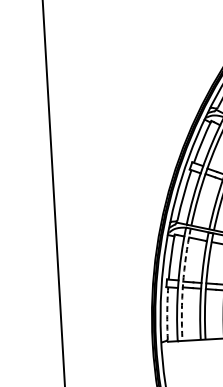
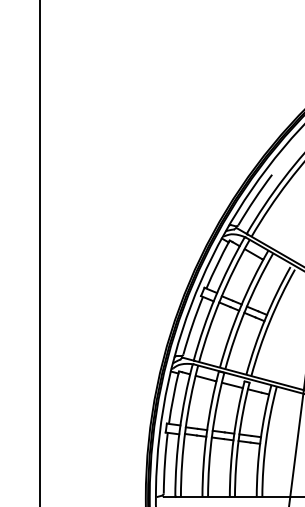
arc: (183, 284) -> (185, 430), dashed -> solid
arc: (166, 313) -> (164, 463), dashed -> solid

